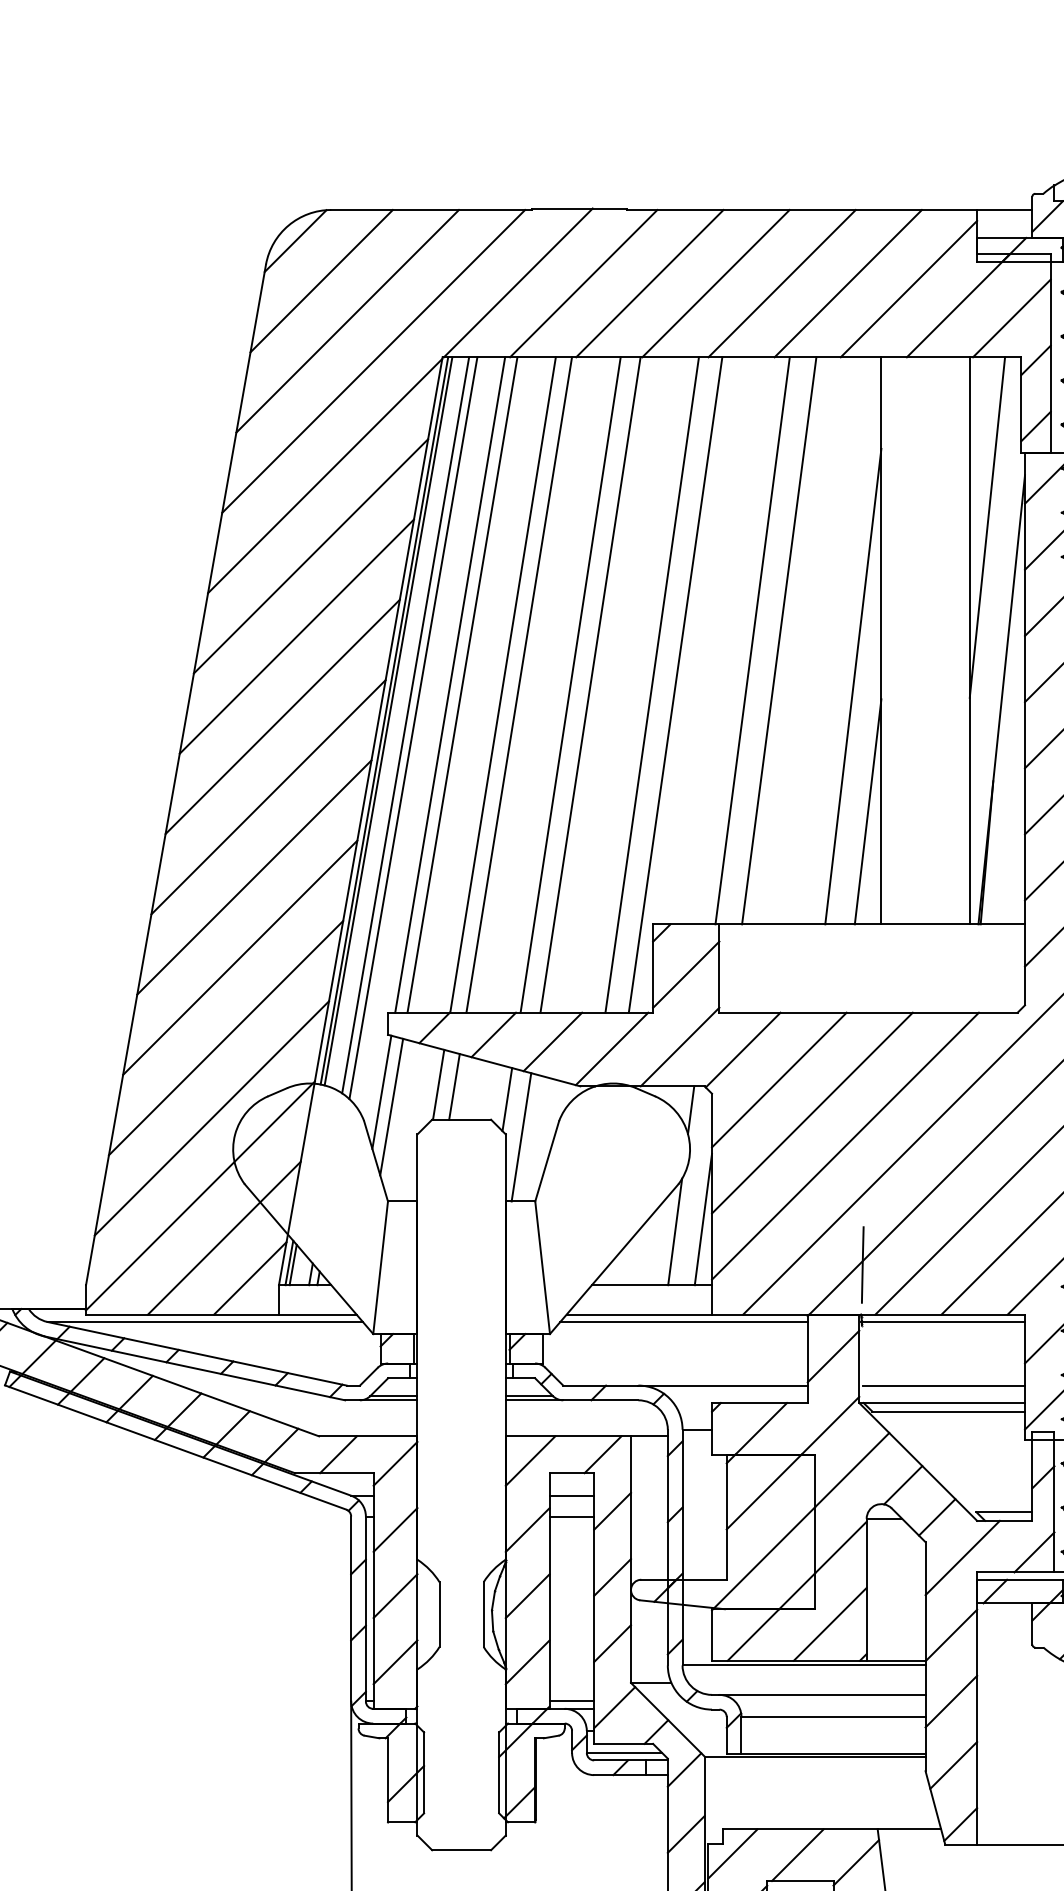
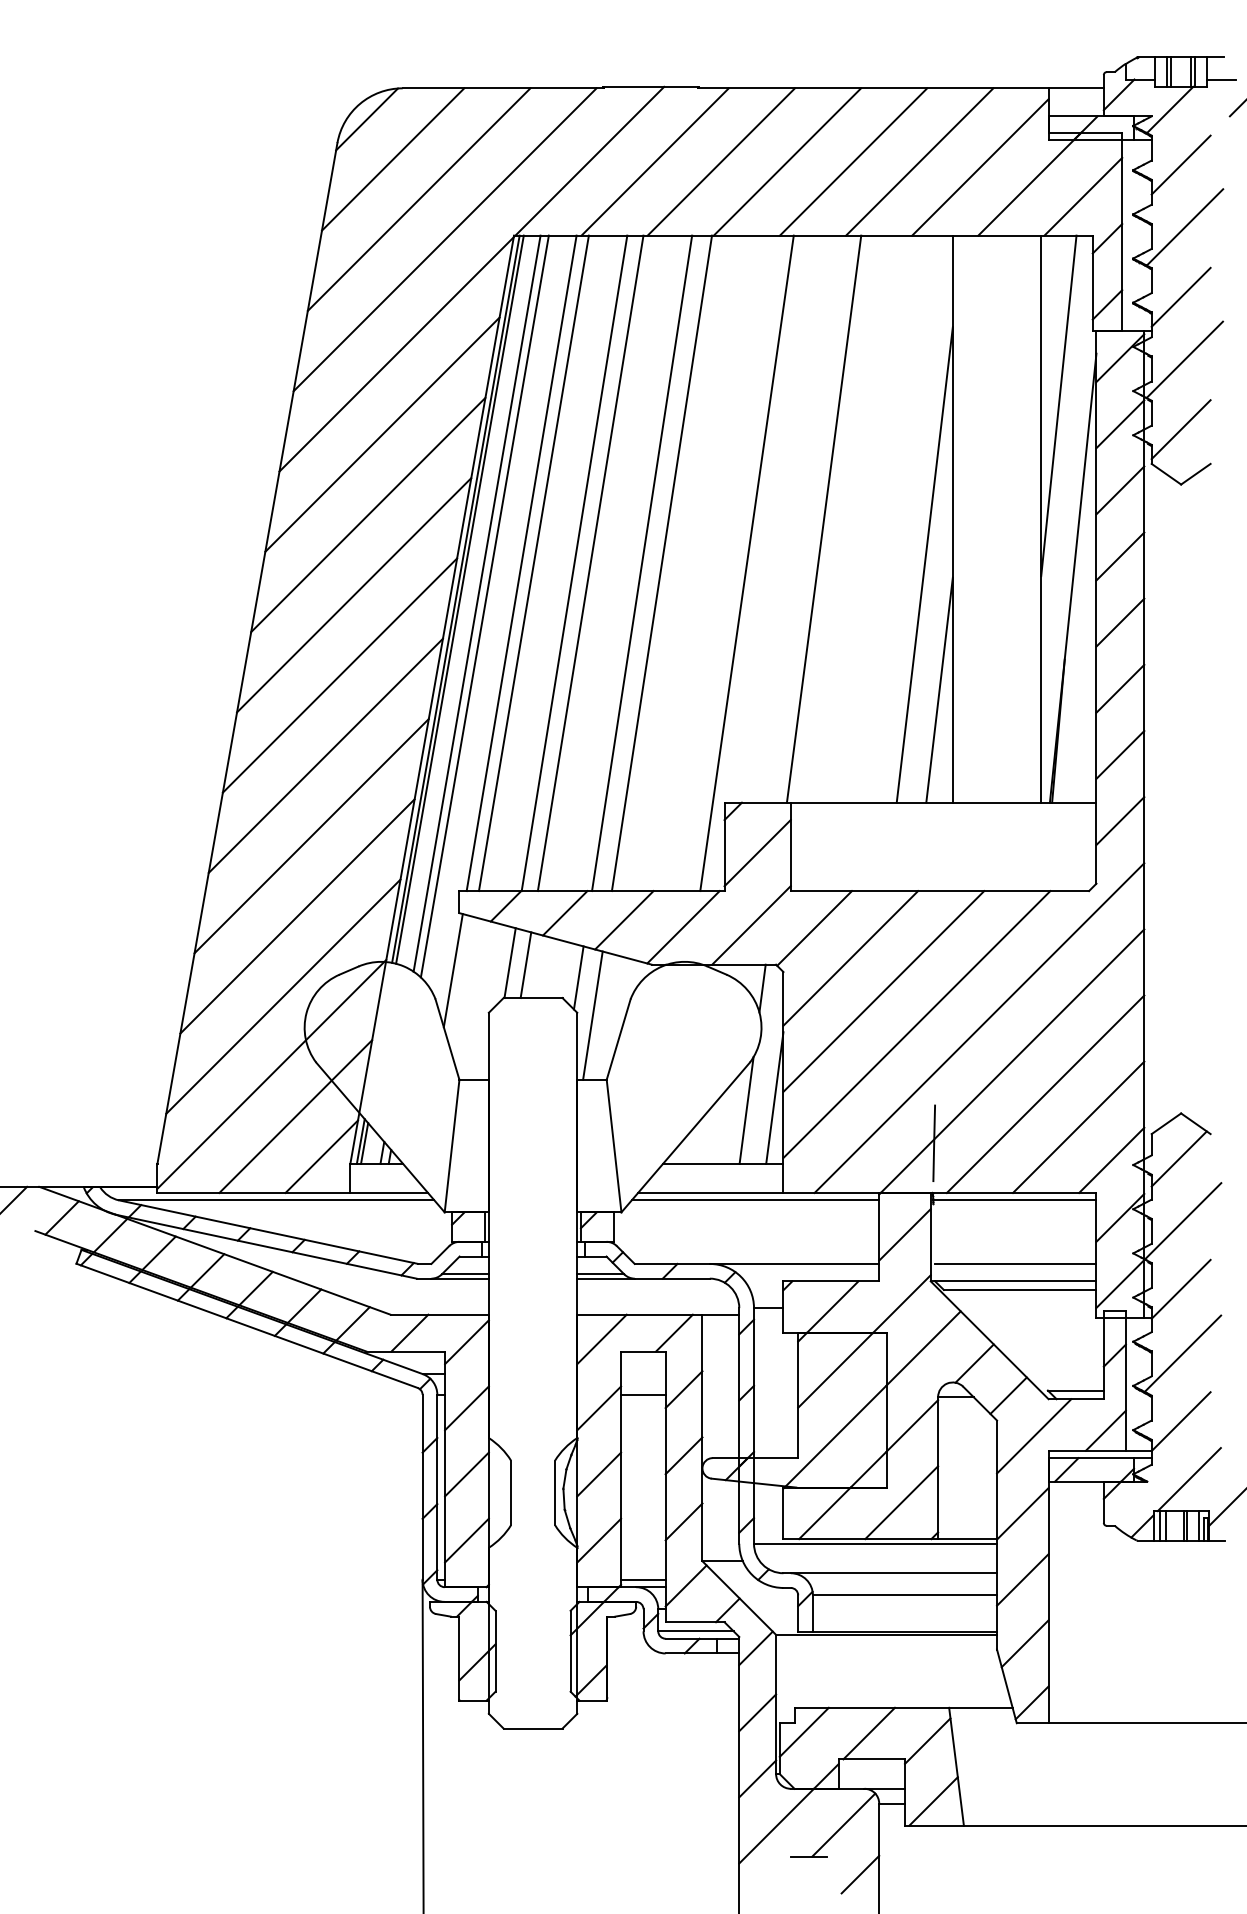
line: (779, 640) -> (850, 518), removed
line: (652, 685) -> (723, 563), removed
line: (391, 1107) -> (462, 985), removed
line: (572, 1496) -> (643, 1374), removed

